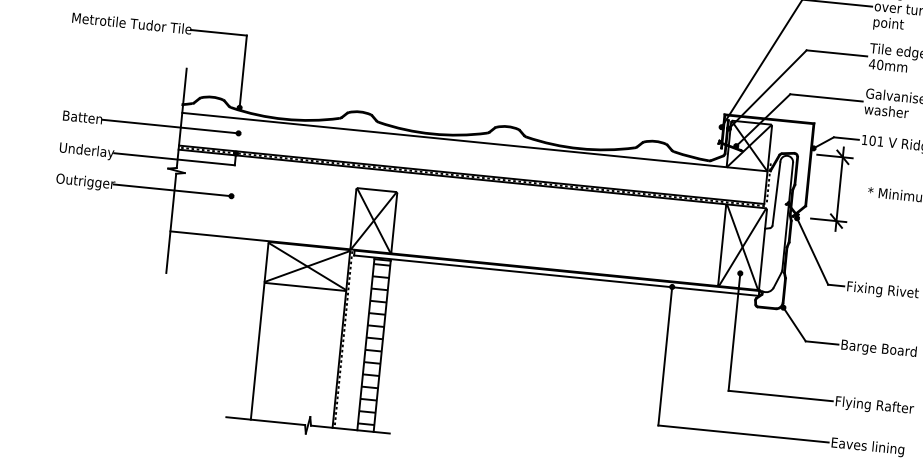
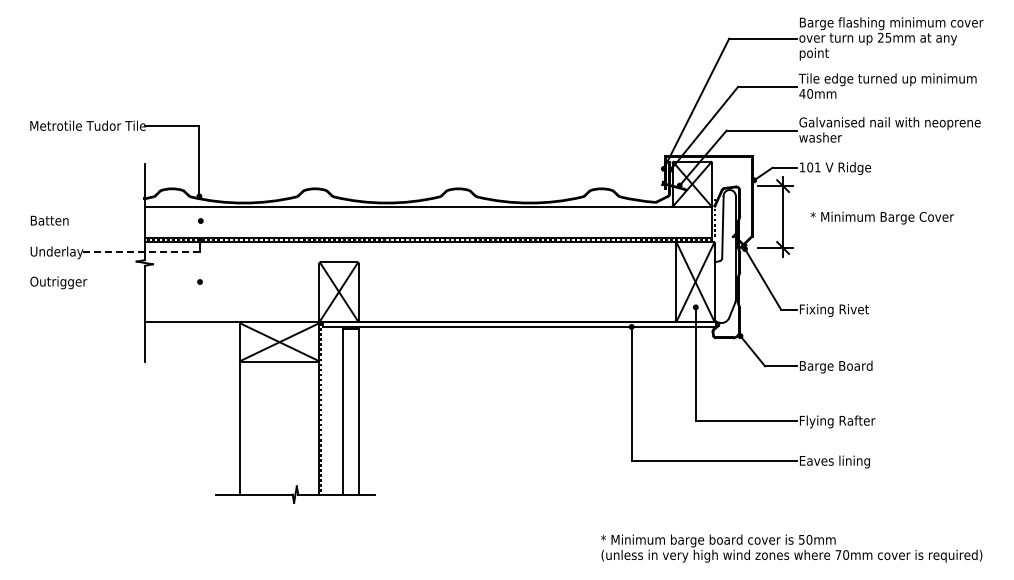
line: (170, 127) -> (134, 221), removed
line: (174, 159) -> (141, 252), solid -> dashed
line: (172, 190) -> (142, 282), removed
hatch: (374, 344) -> (351, 410), removed

